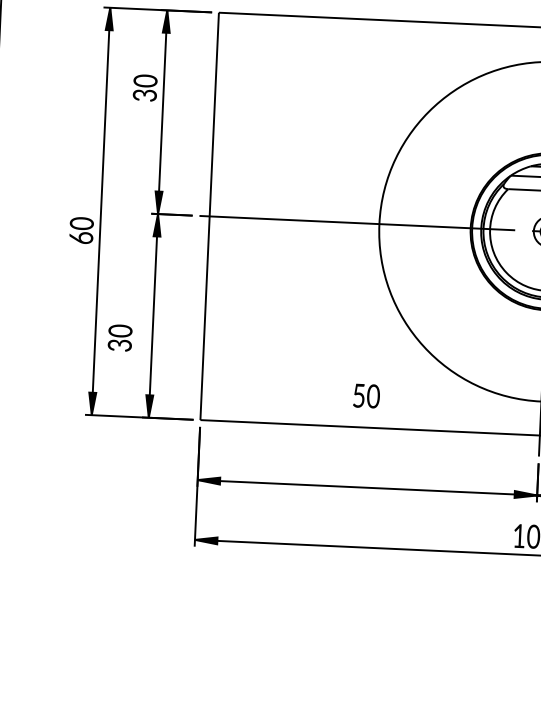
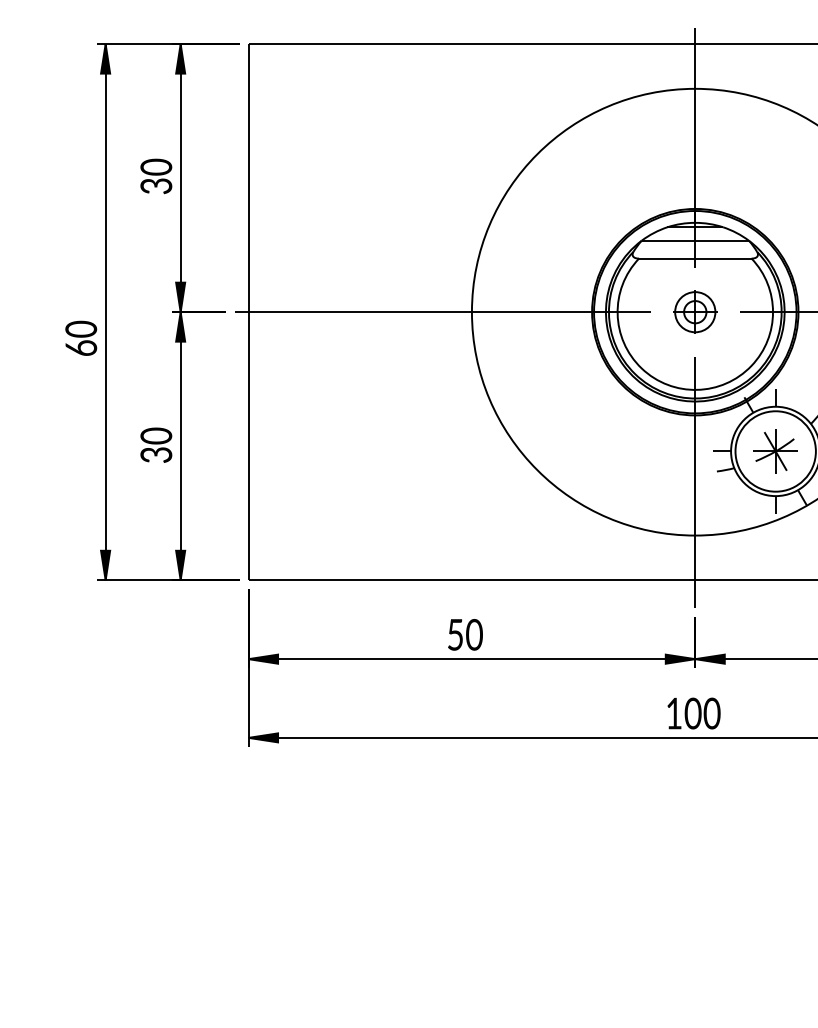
text: (145, 88) -> (156, 176), moved
text: (120, 337) -> (156, 444), moved
text: (366, 395) -> (465, 634), moved

